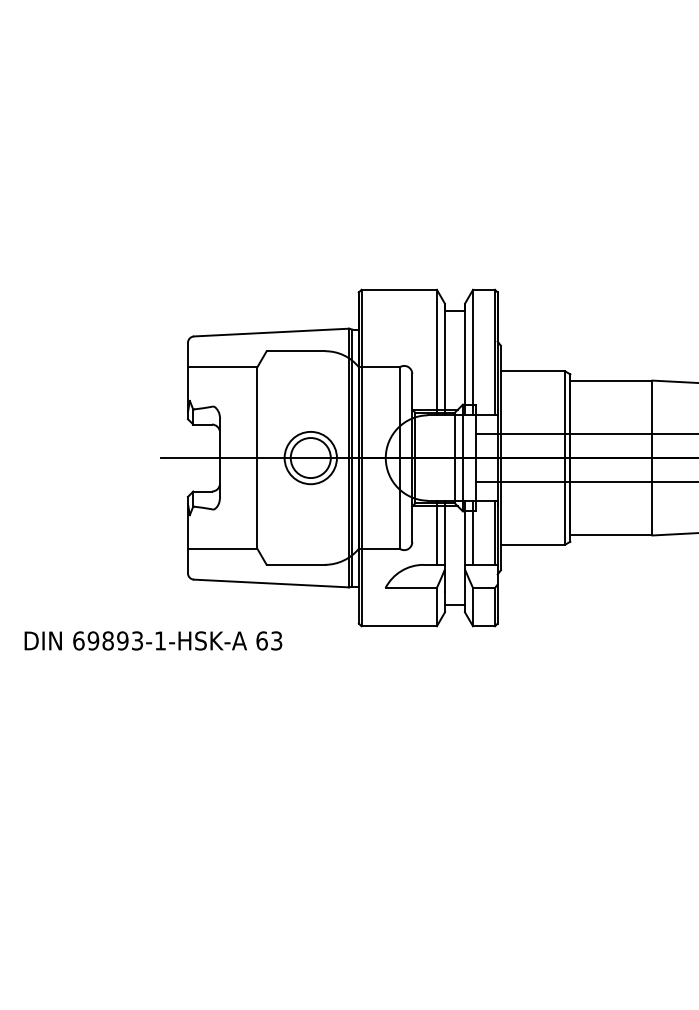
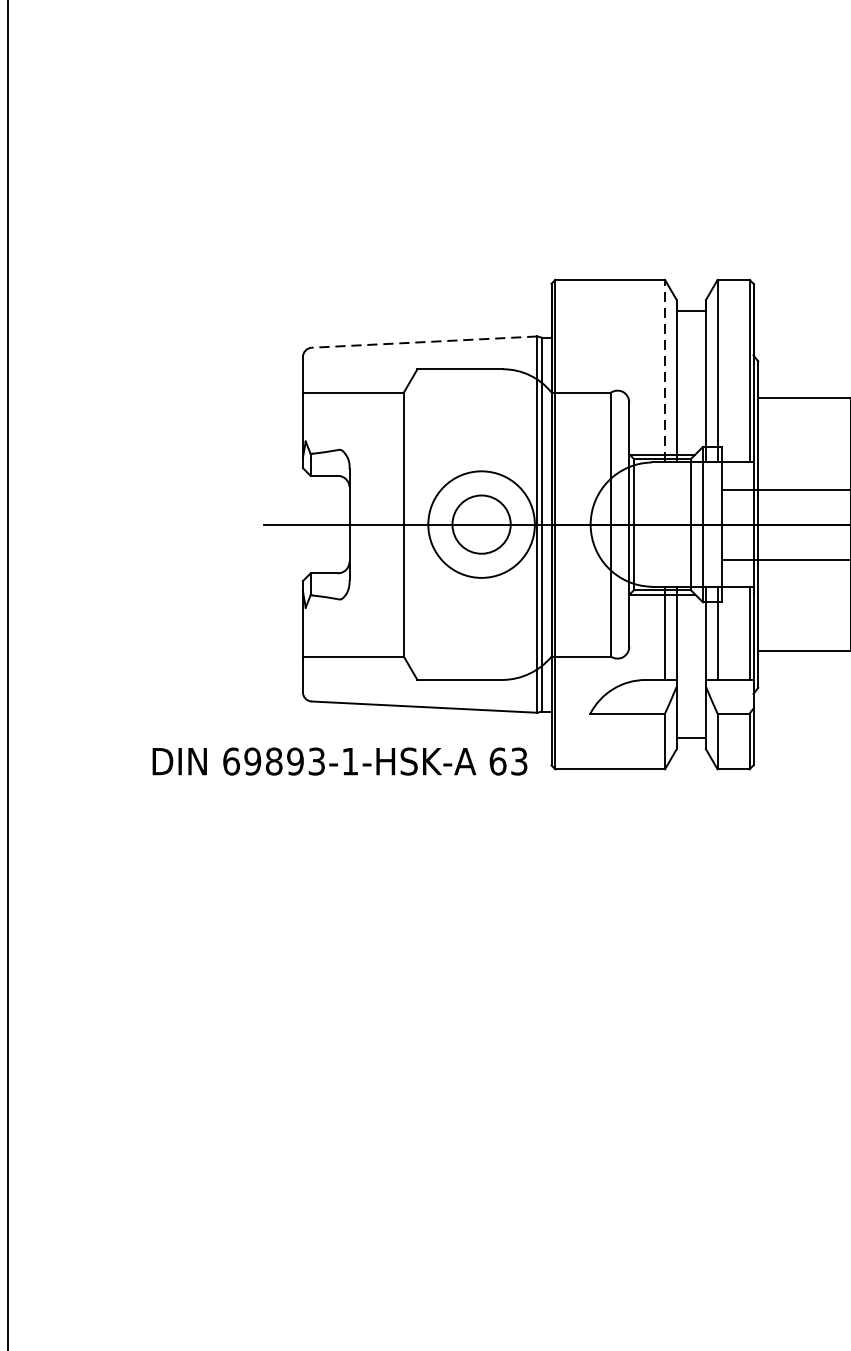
line: (271, 332) -> (424, 342), solid -> dashed
line: (436, 352) -> (664, 371), solid -> dashed
circle: (310, 457) -> (481, 523), size x1.4
text: (153, 640) -> (340, 760), moved

